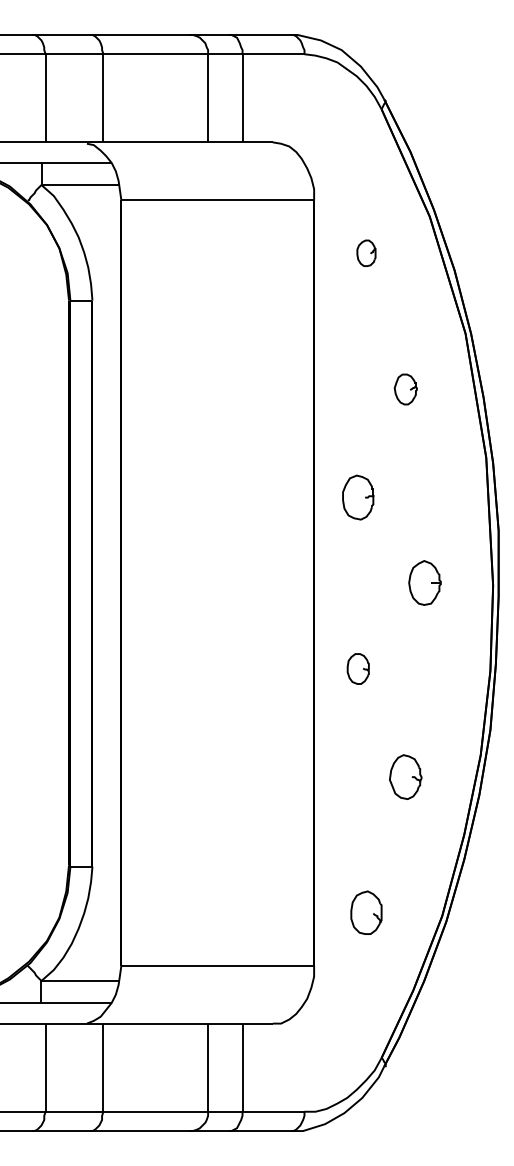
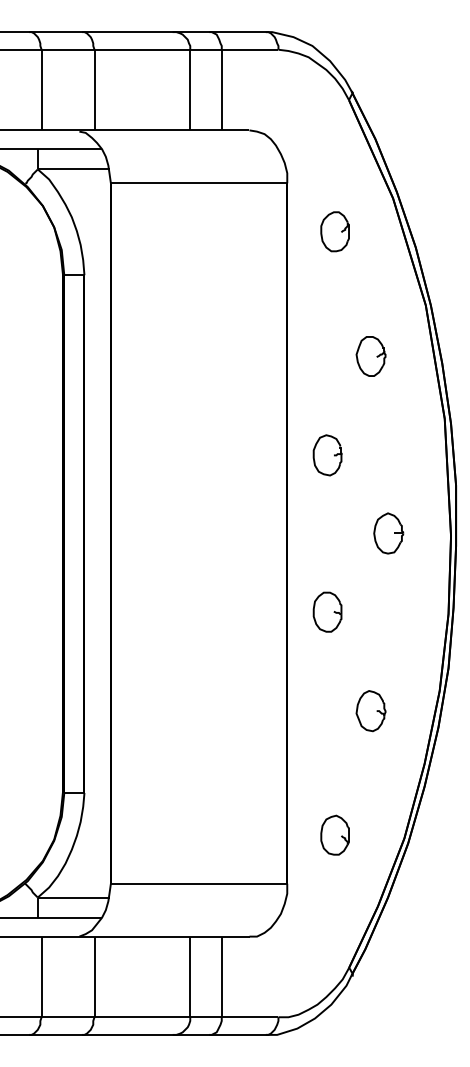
part: (366, 253) -> (335, 232), size x1.67
part: (405, 389) -> (370, 356), size x1.43
part: (358, 668) -> (327, 611), size x1.43

